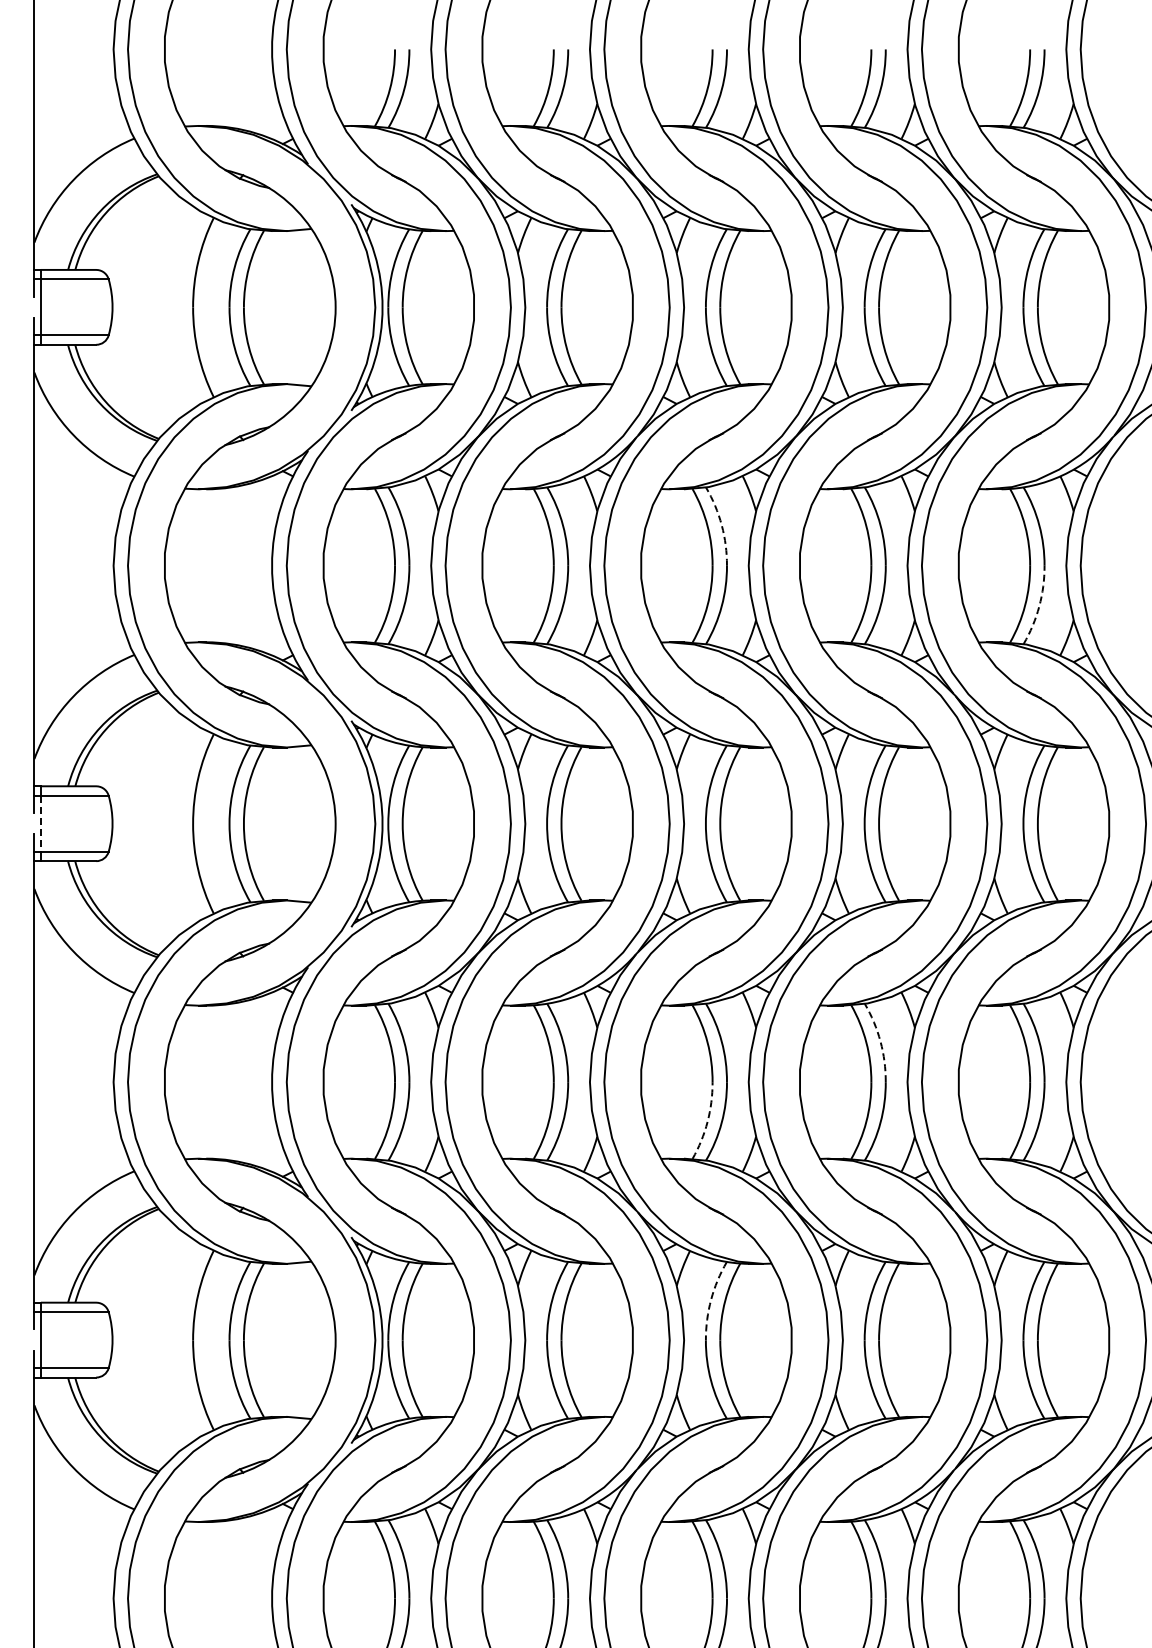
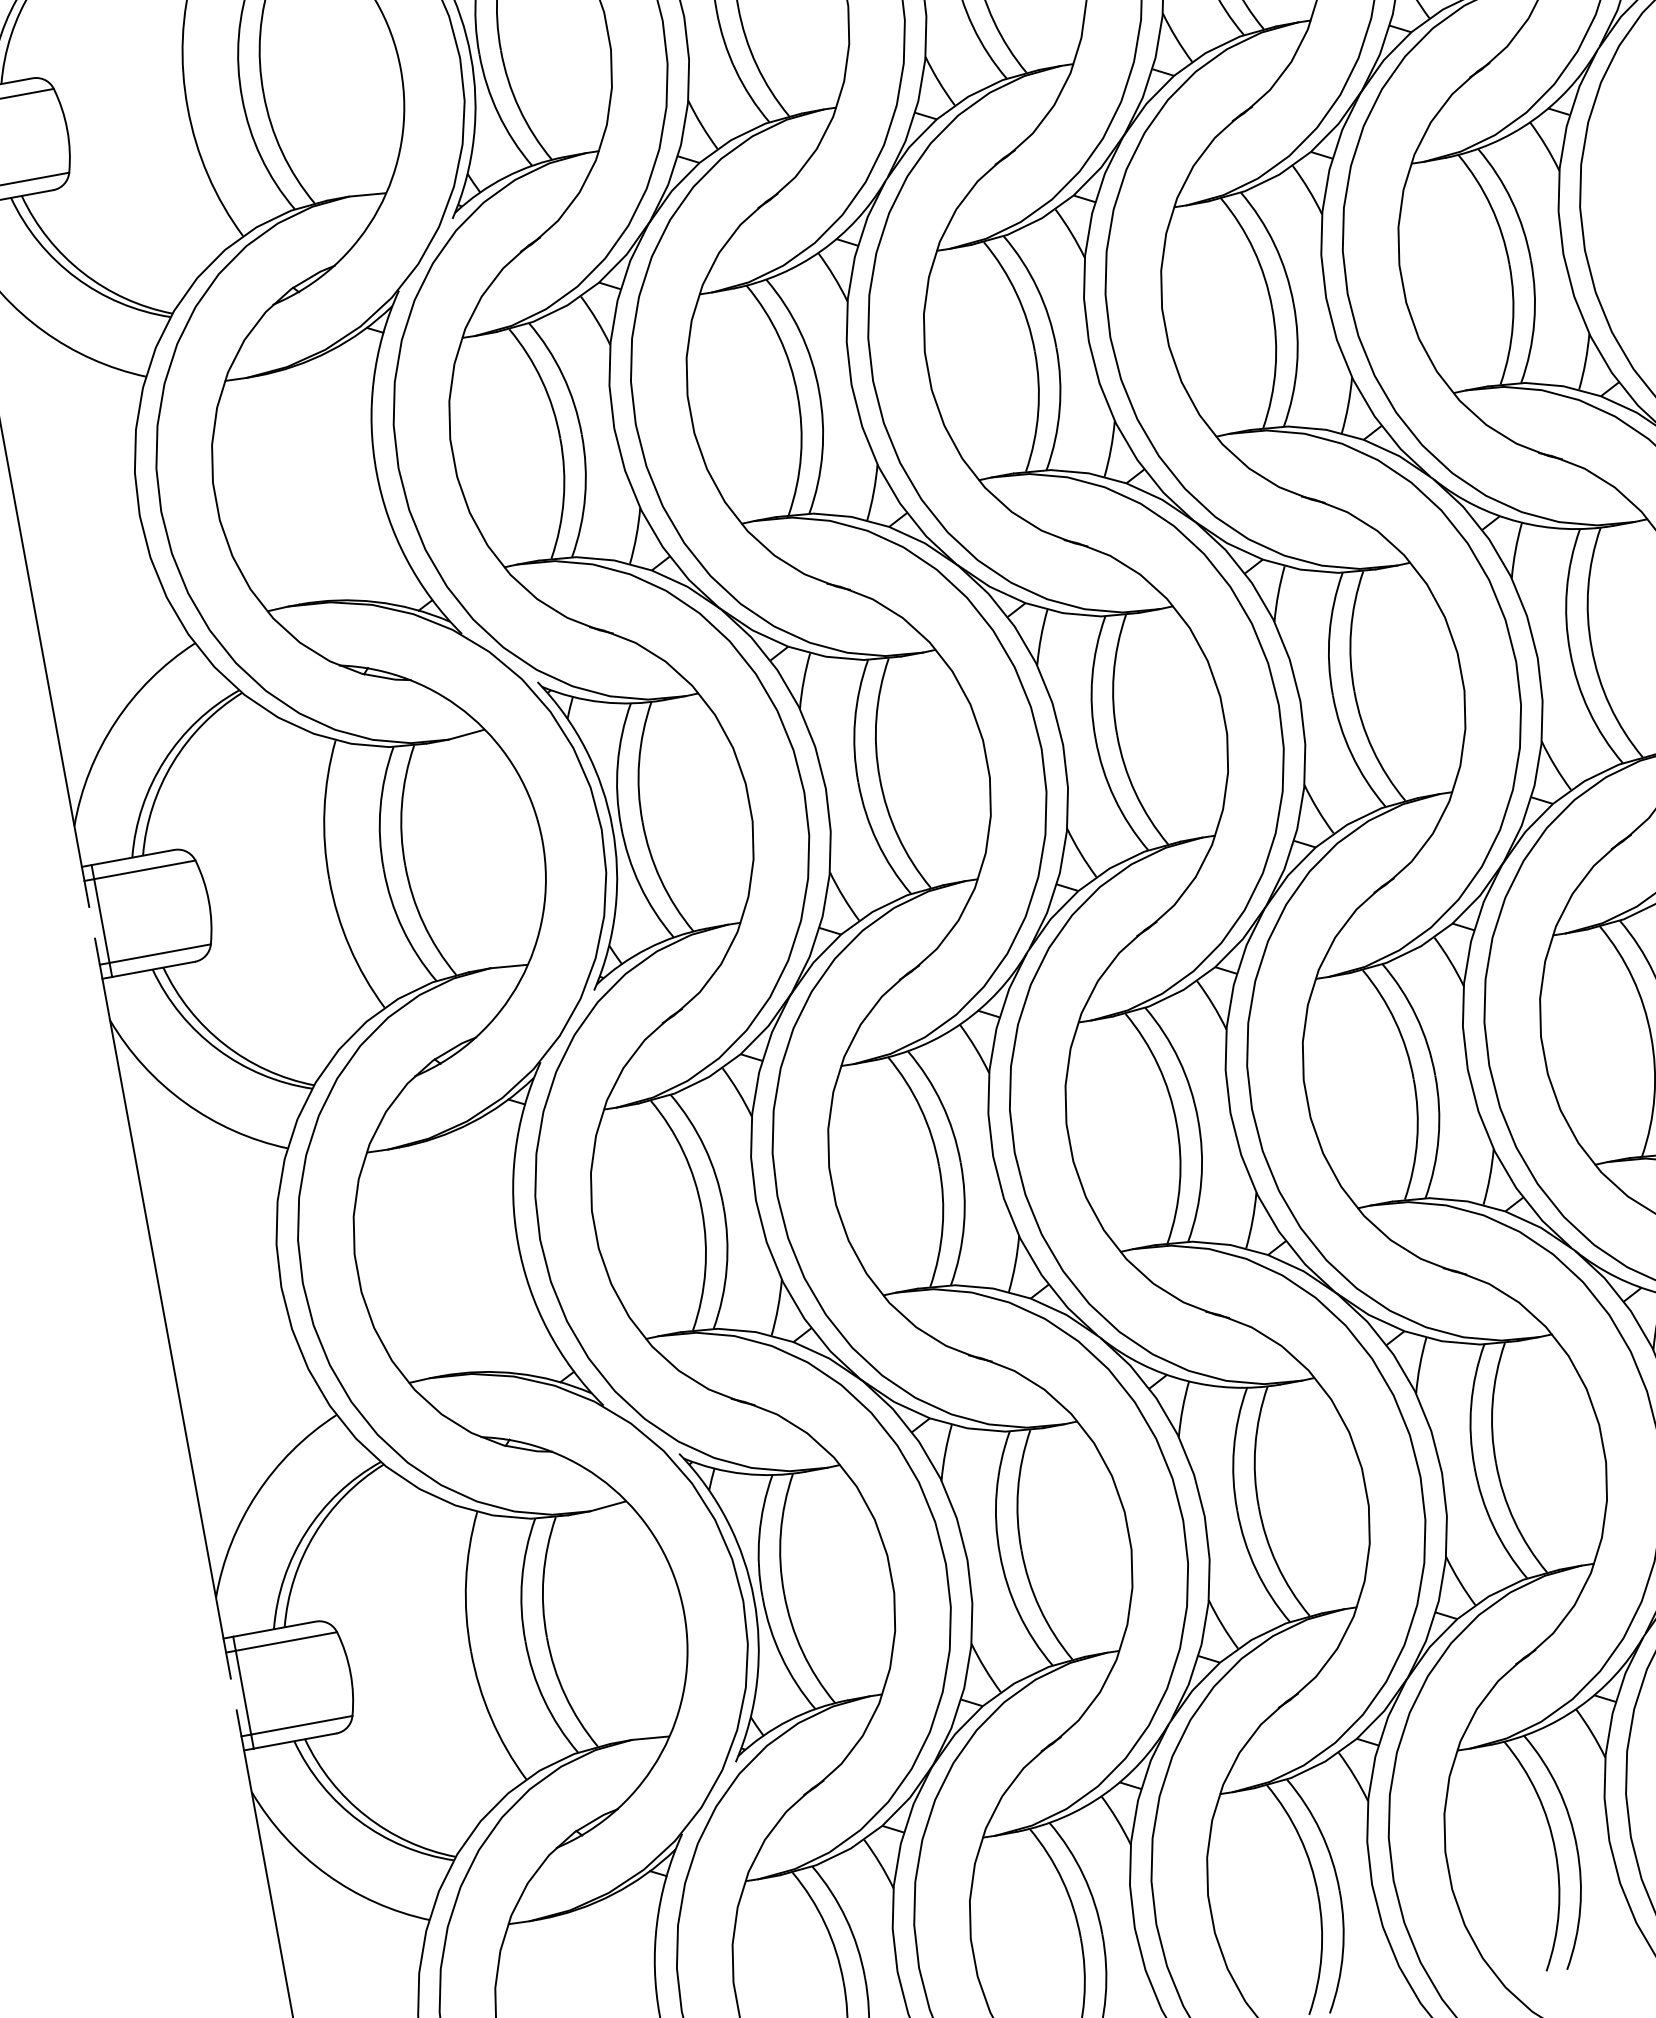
arc: (721, 525) -> (1037, 288), dashed -> solid
arc: (1039, 606) -> (1534, 322), dashed -> solid
line: (40, 824) -> (101, 922), dashed -> solid
arc: (880, 1041) -> (1416, 1016), dashed -> solid
arc: (707, 1121) -> (1179, 1183), dashed -> solid
arc: (711, 1299) -> (1234, 1448), dashed -> solid

